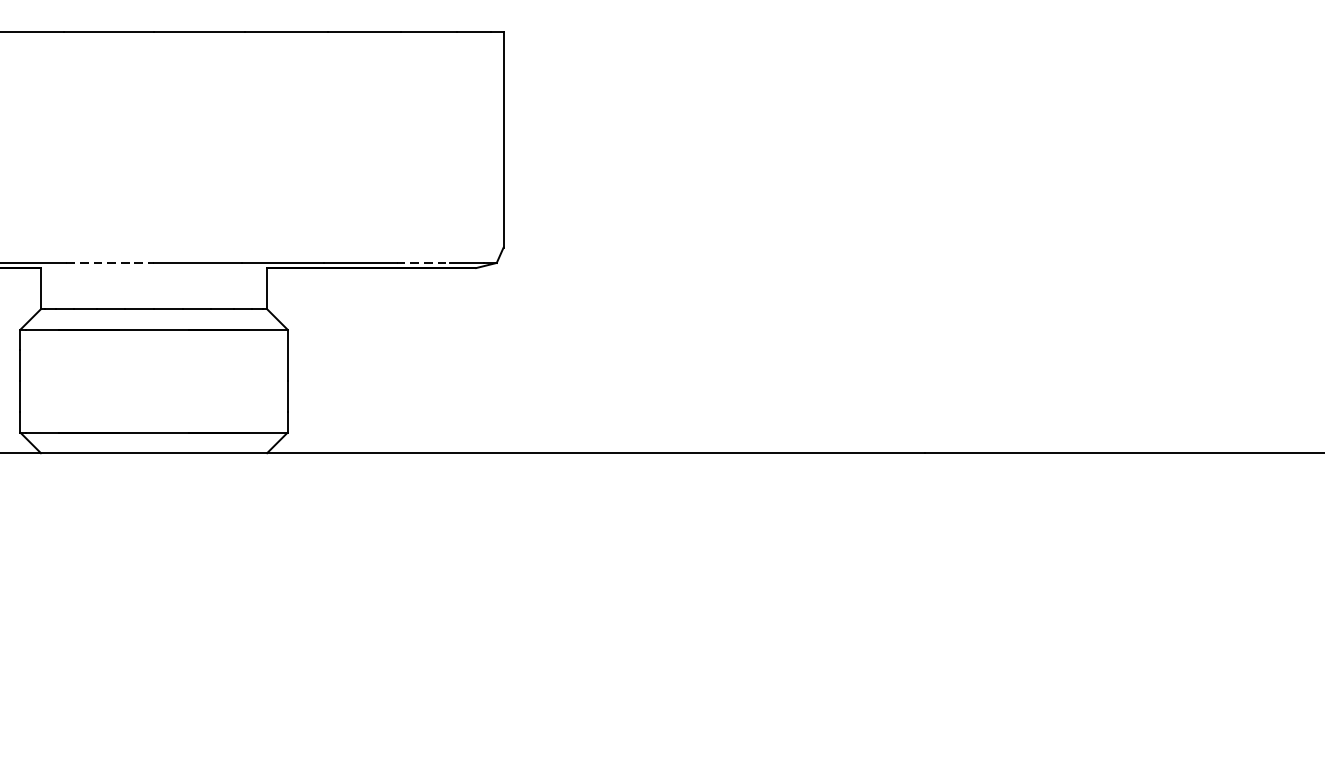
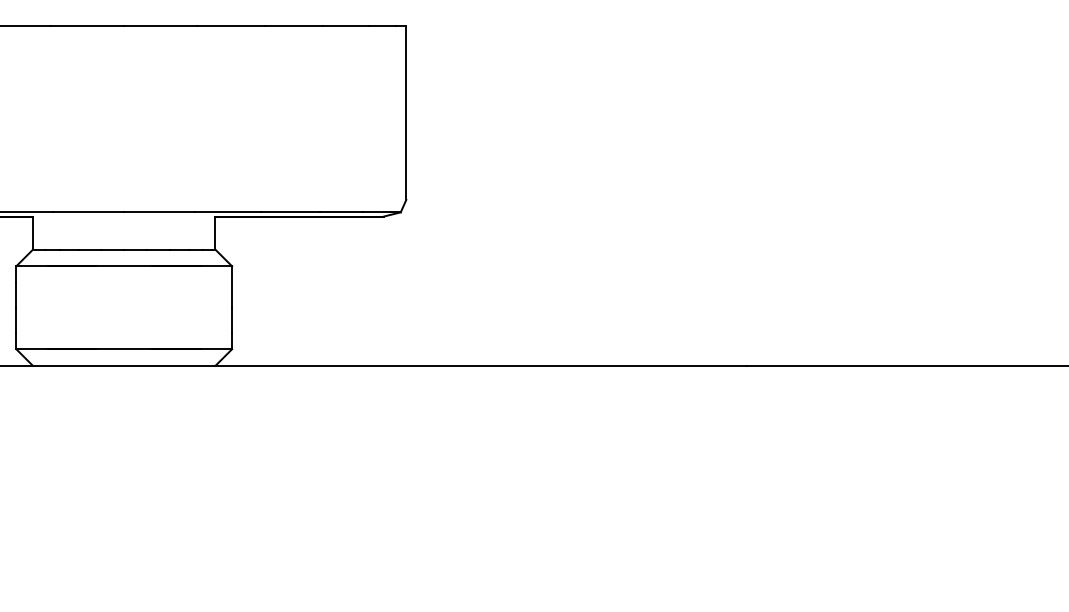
line: (111, 263) -> (89, 212), dashed -> solid
line: (423, 263) -> (341, 212), dashed -> solid

